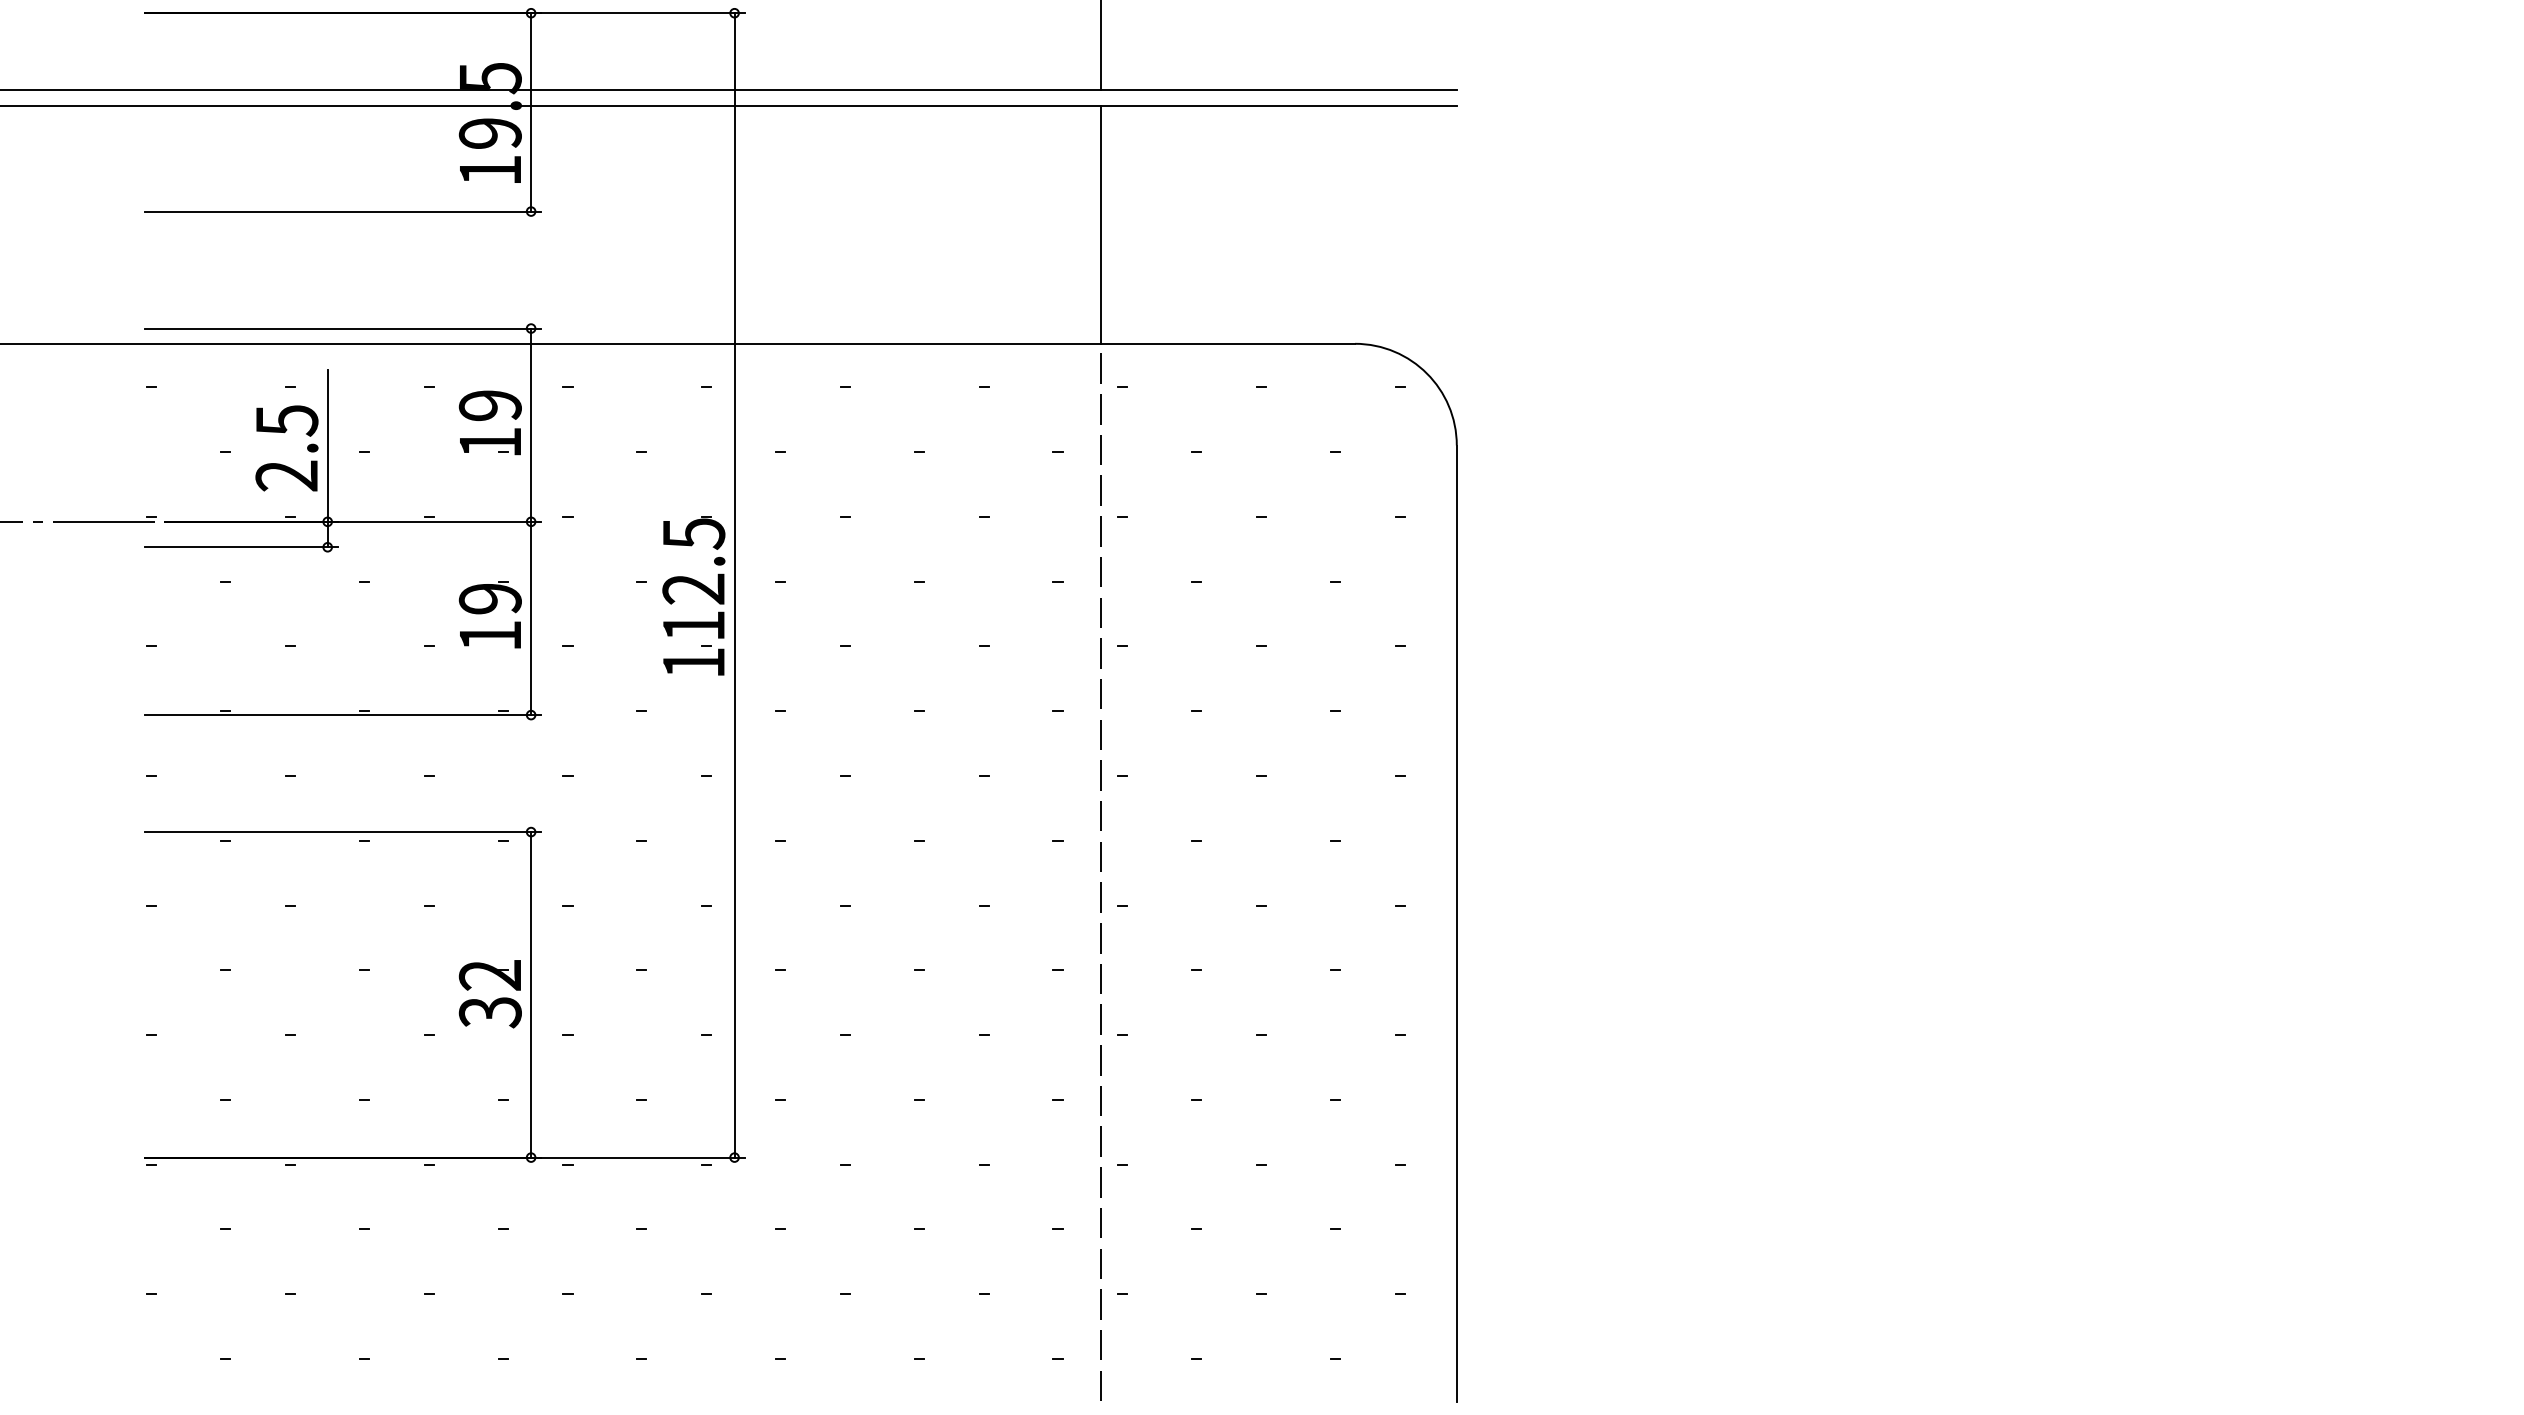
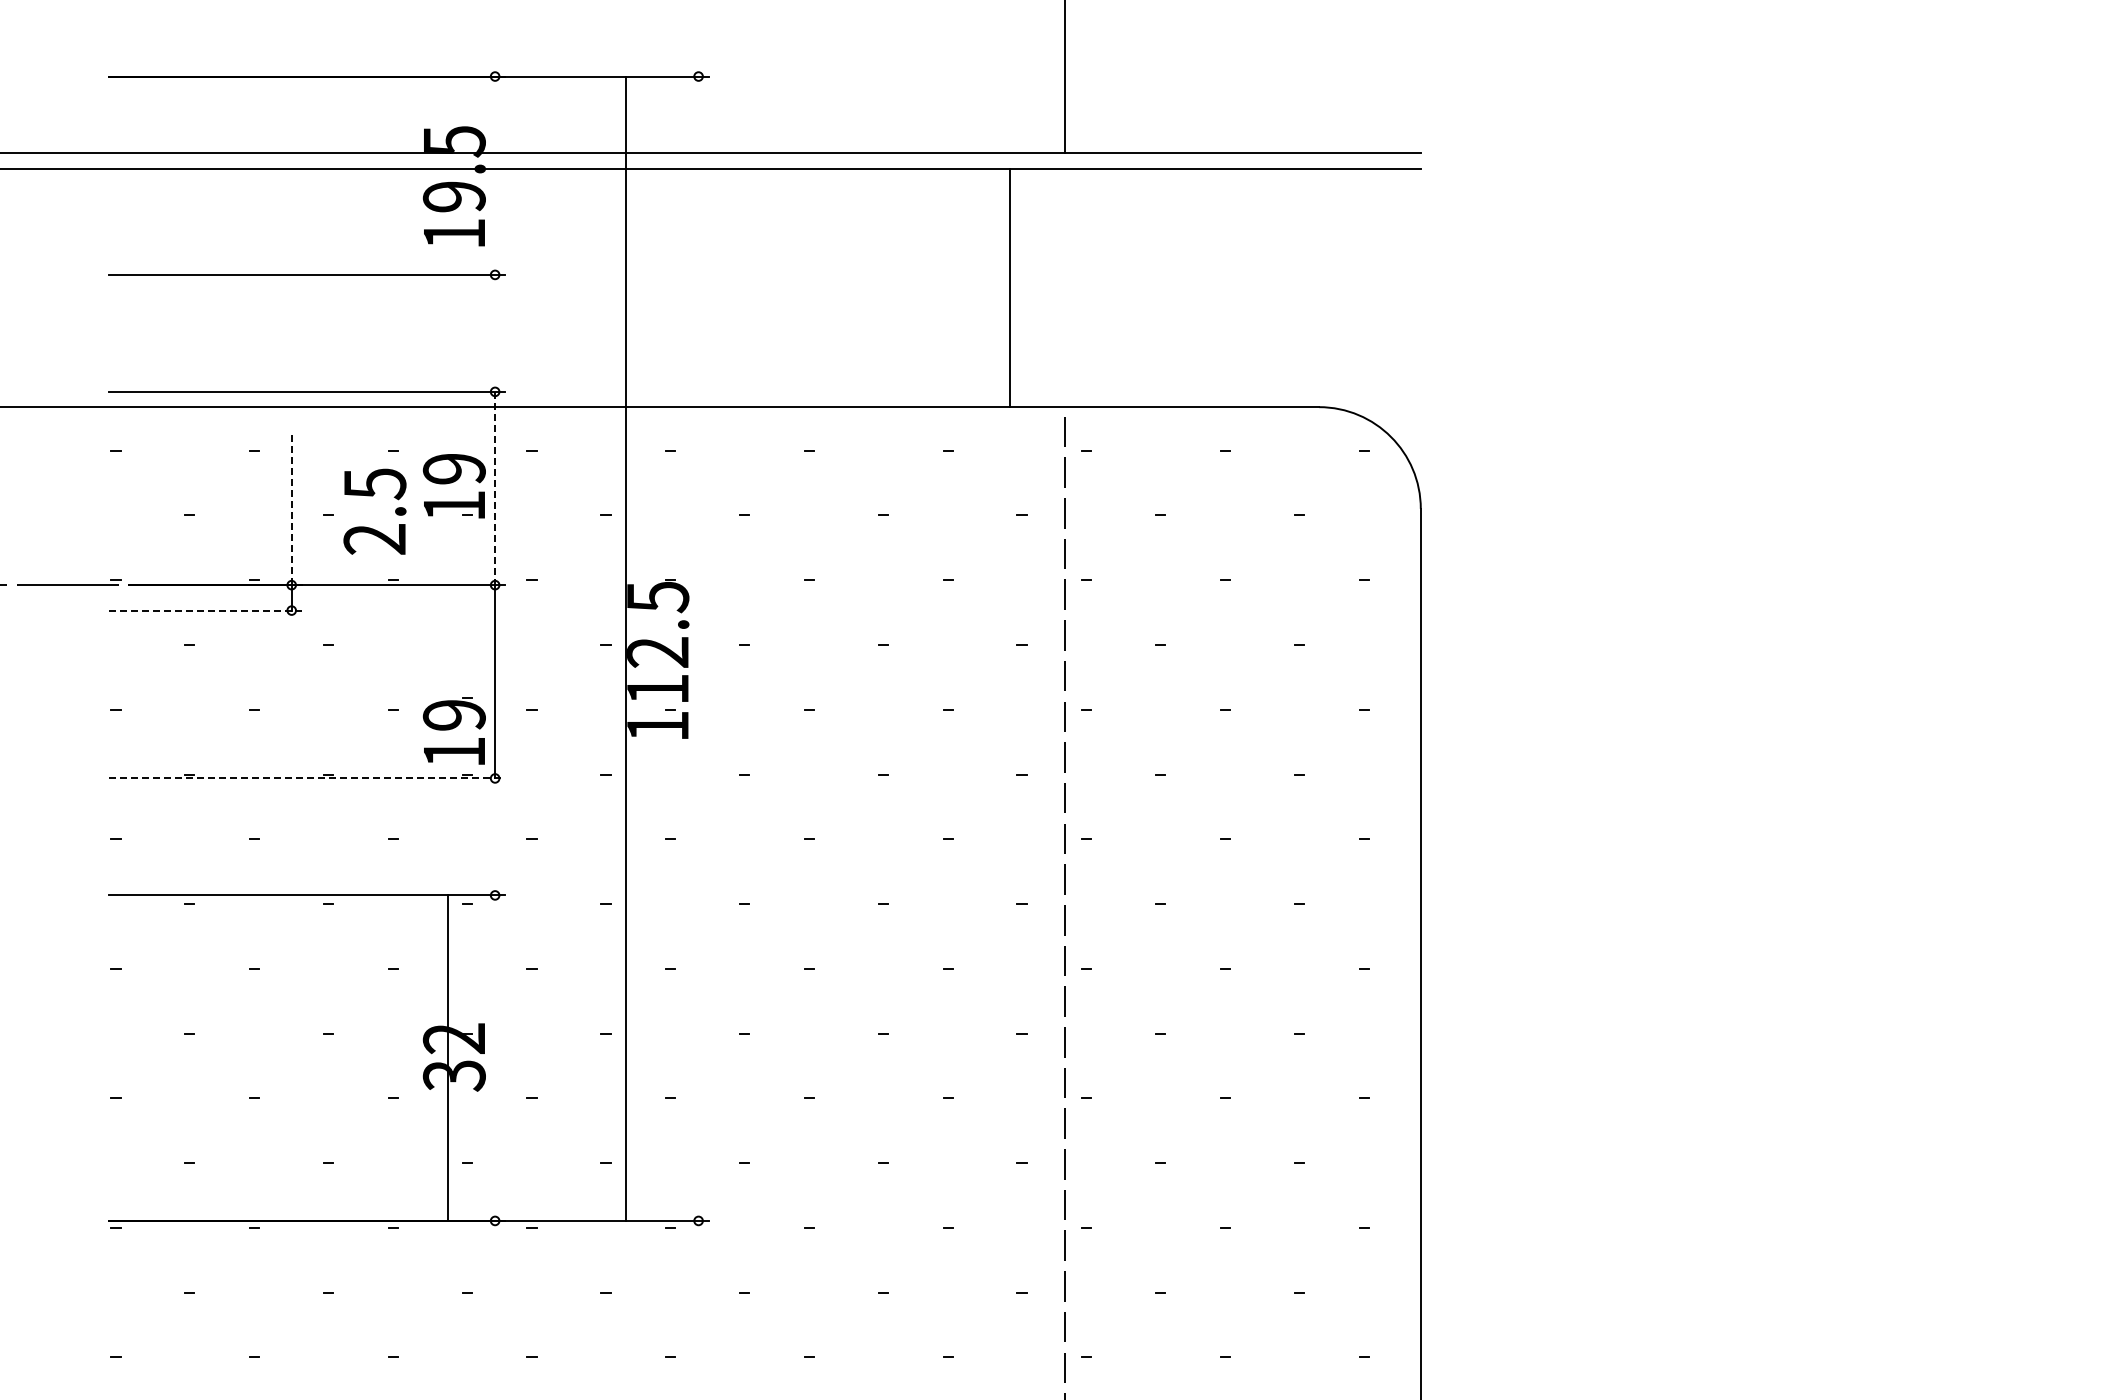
line: (531, 112) -> (495, 175), removed
line: (1100, 224) -> (1009, 287), moved
line: (531, 425) -> (495, 488), solid -> dashed
line: (327, 446) -> (291, 509), solid -> dashed
text: (286, 448) -> (374, 511), moved
line: (241, 547) -> (205, 610), solid -> dashed
line: (734, 585) -> (625, 648), moved
part: (489, 614) -> (453, 730), moved
line: (343, 715) -> (307, 778), solid -> dashed
line: (531, 994) -> (448, 1057), moved

